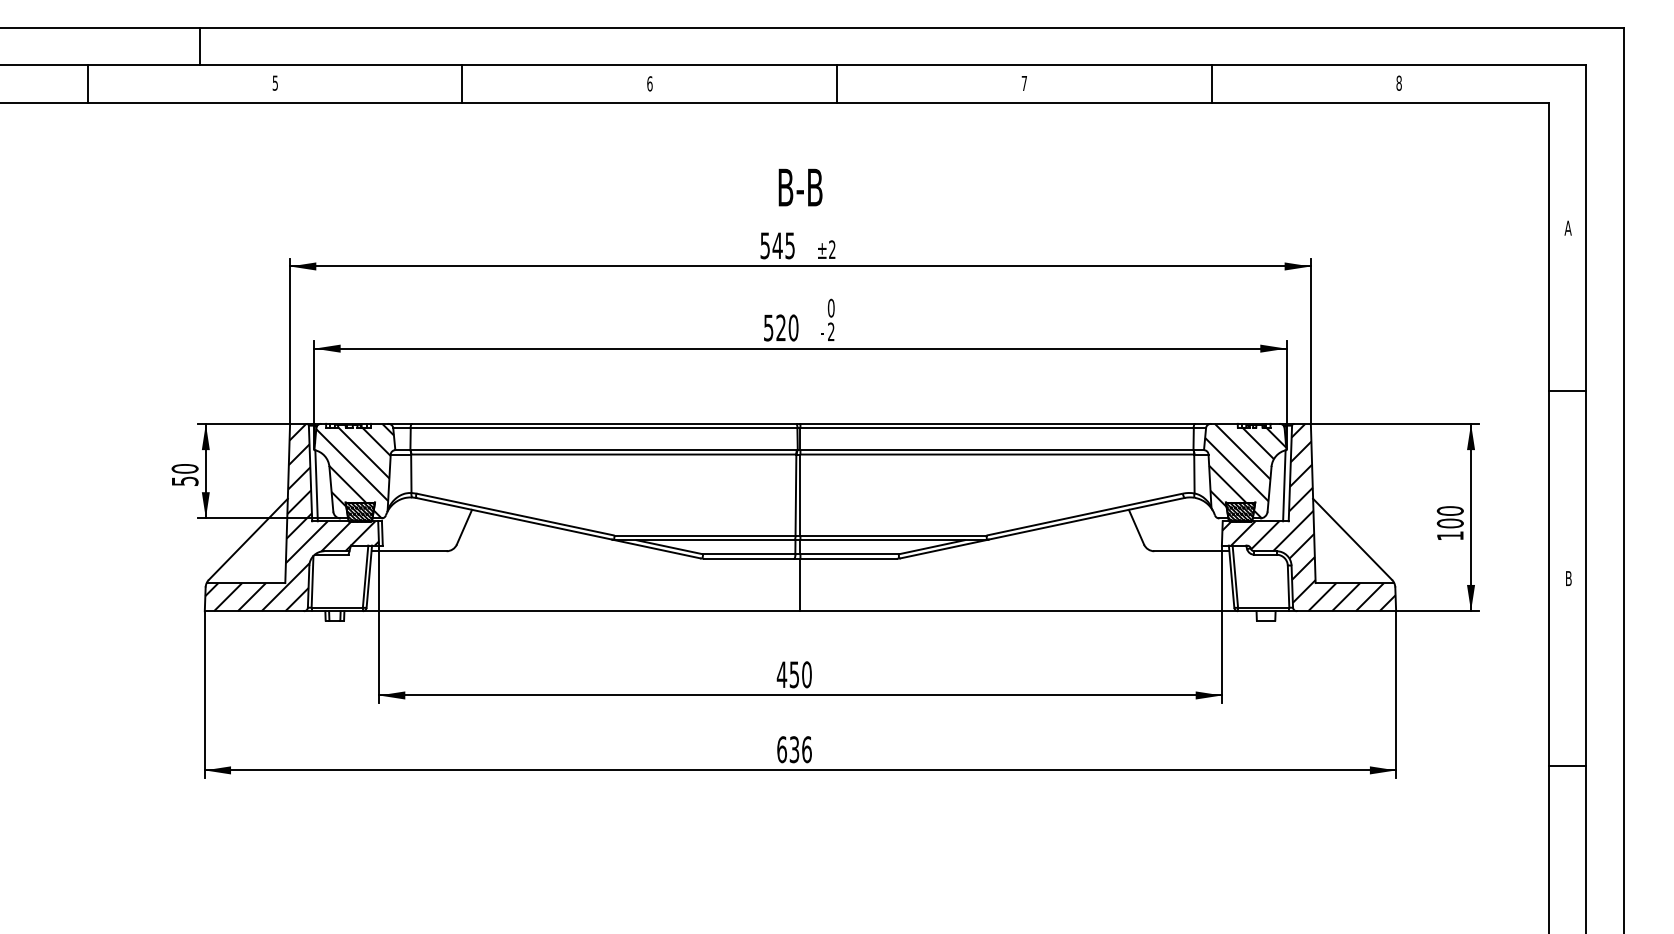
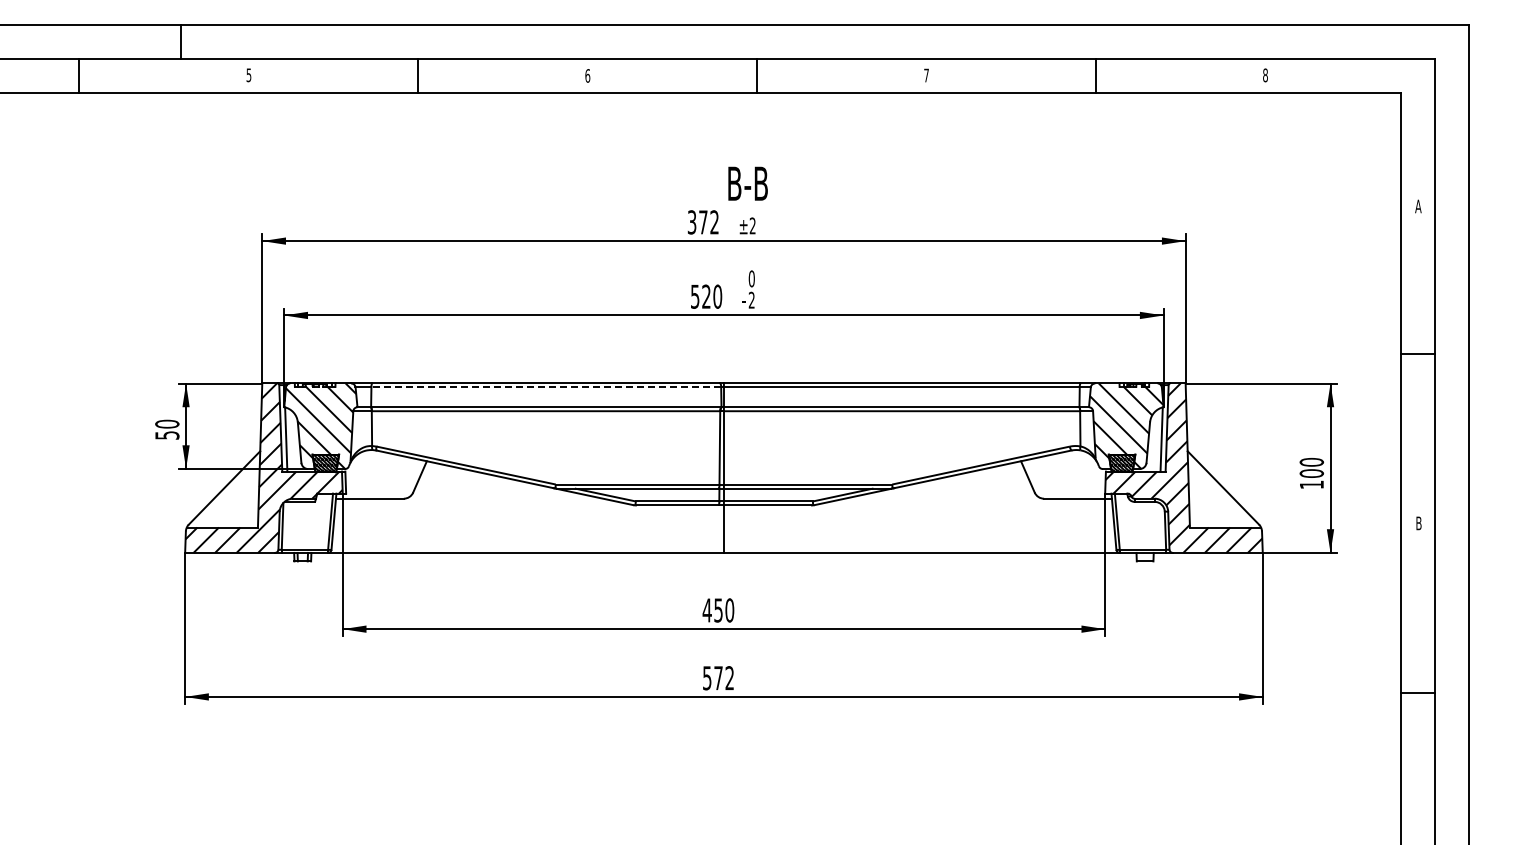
text: (799, 187) -> (747, 183), moved
text: (777, 245) -> (703, 222), 545 -> 372
line: (604, 428) -> (546, 387), solid -> dashed
text: (794, 750) -> (718, 678), 636 -> 572

